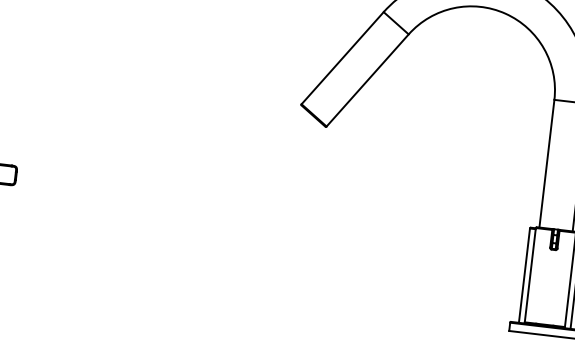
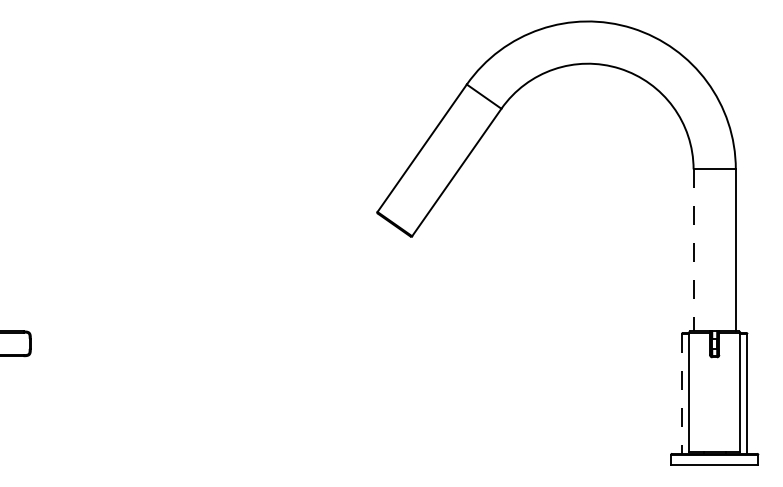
line: (546, 163) -> (693, 250), solid -> dashed
line: (524, 275) -> (681, 393), solid -> dashed

